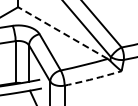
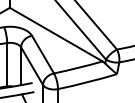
line: (62, 33) -> (55, 35), dashed -> solid
arc: (93, 78) -> (87, 81), dashed -> solid

